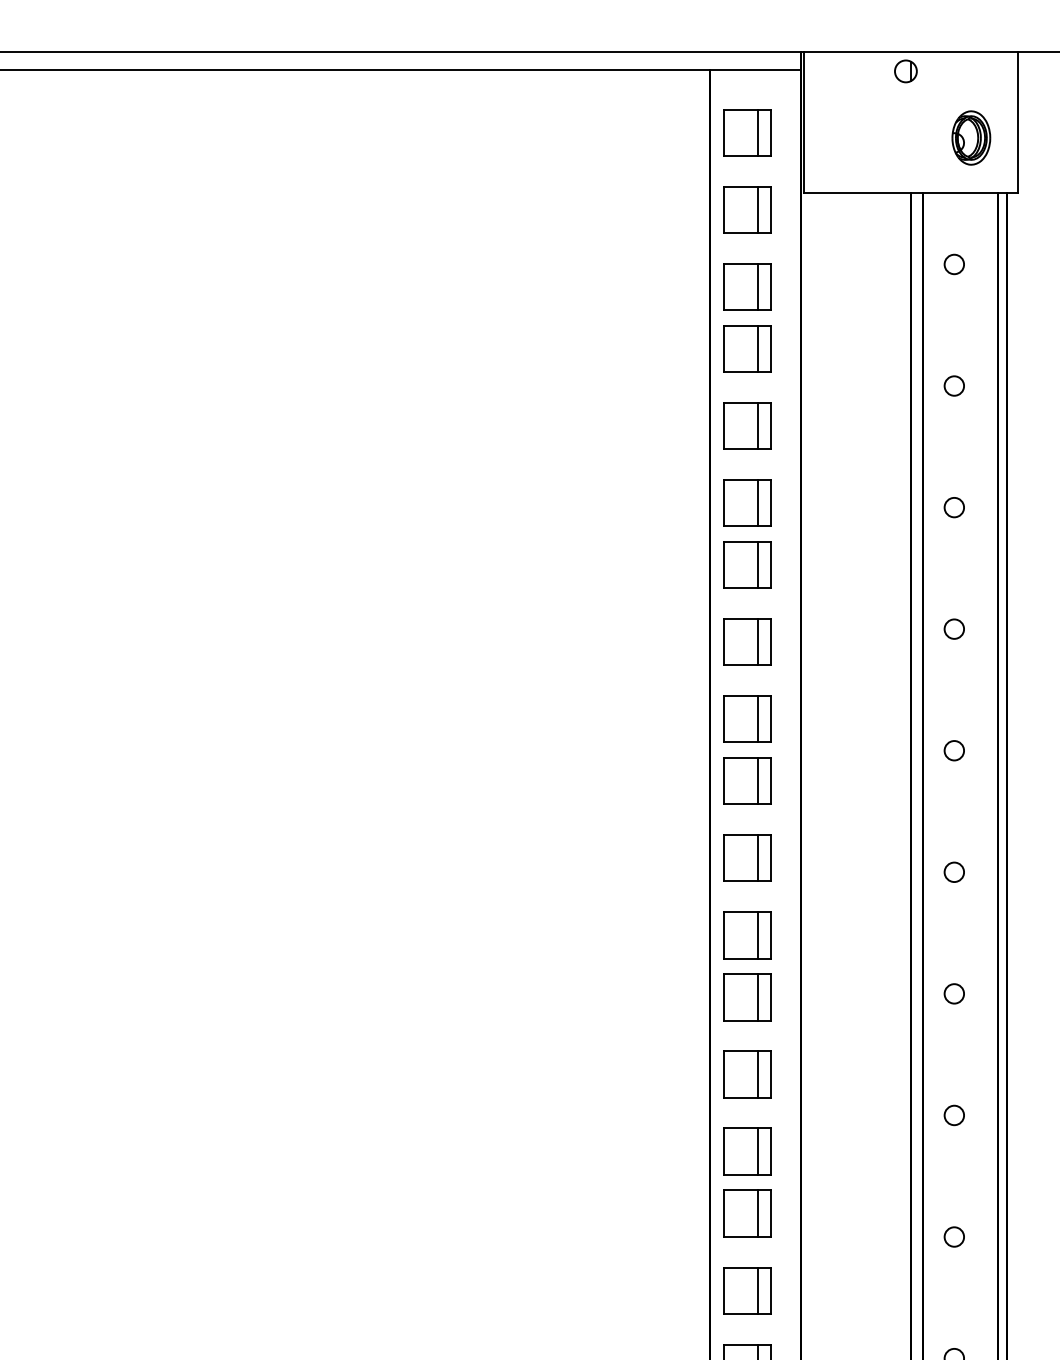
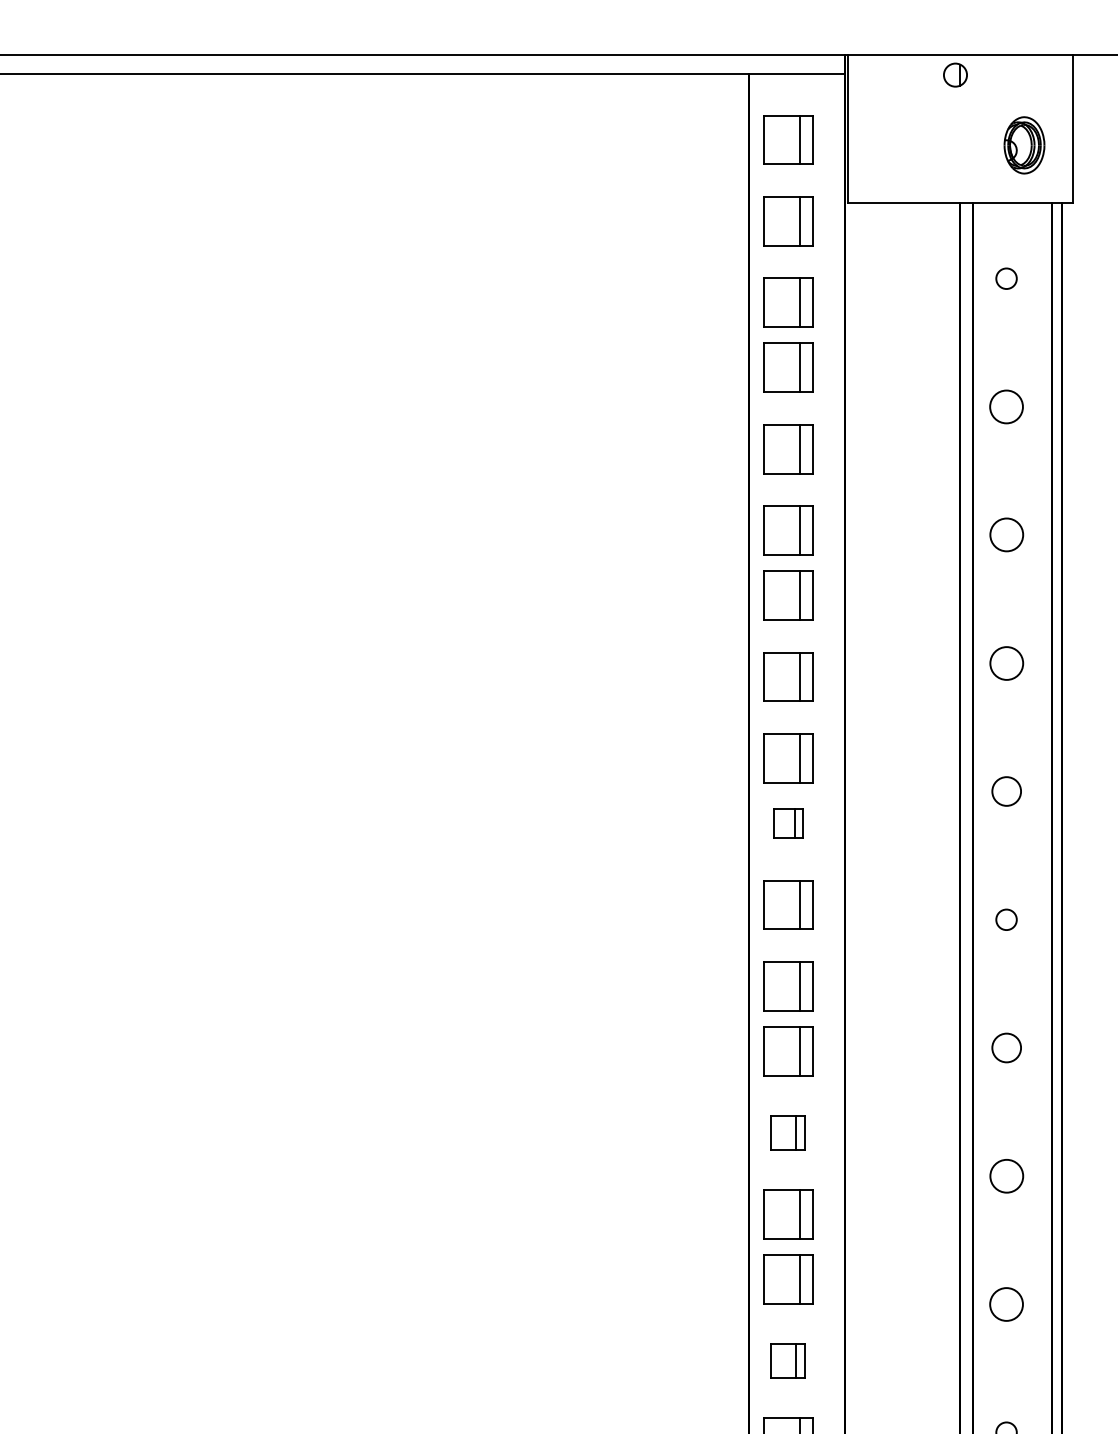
circle: (954, 385) -> (1006, 406), size x1.6
circle: (953, 507) -> (1005, 535), size x1.6
circle: (953, 628) -> (1005, 662), size x1.6
circle: (953, 750) -> (1005, 791), size x1.4
part: (747, 780) -> (788, 822), size x0.6
circle: (953, 993) -> (1005, 1047), size x1.4
part: (747, 1074) -> (788, 1133), size x0.7
circle: (953, 1115) -> (1005, 1176), size x1.6
circle: (954, 1236) -> (1006, 1303), size x1.6
part: (747, 1290) -> (788, 1360), size x0.7

